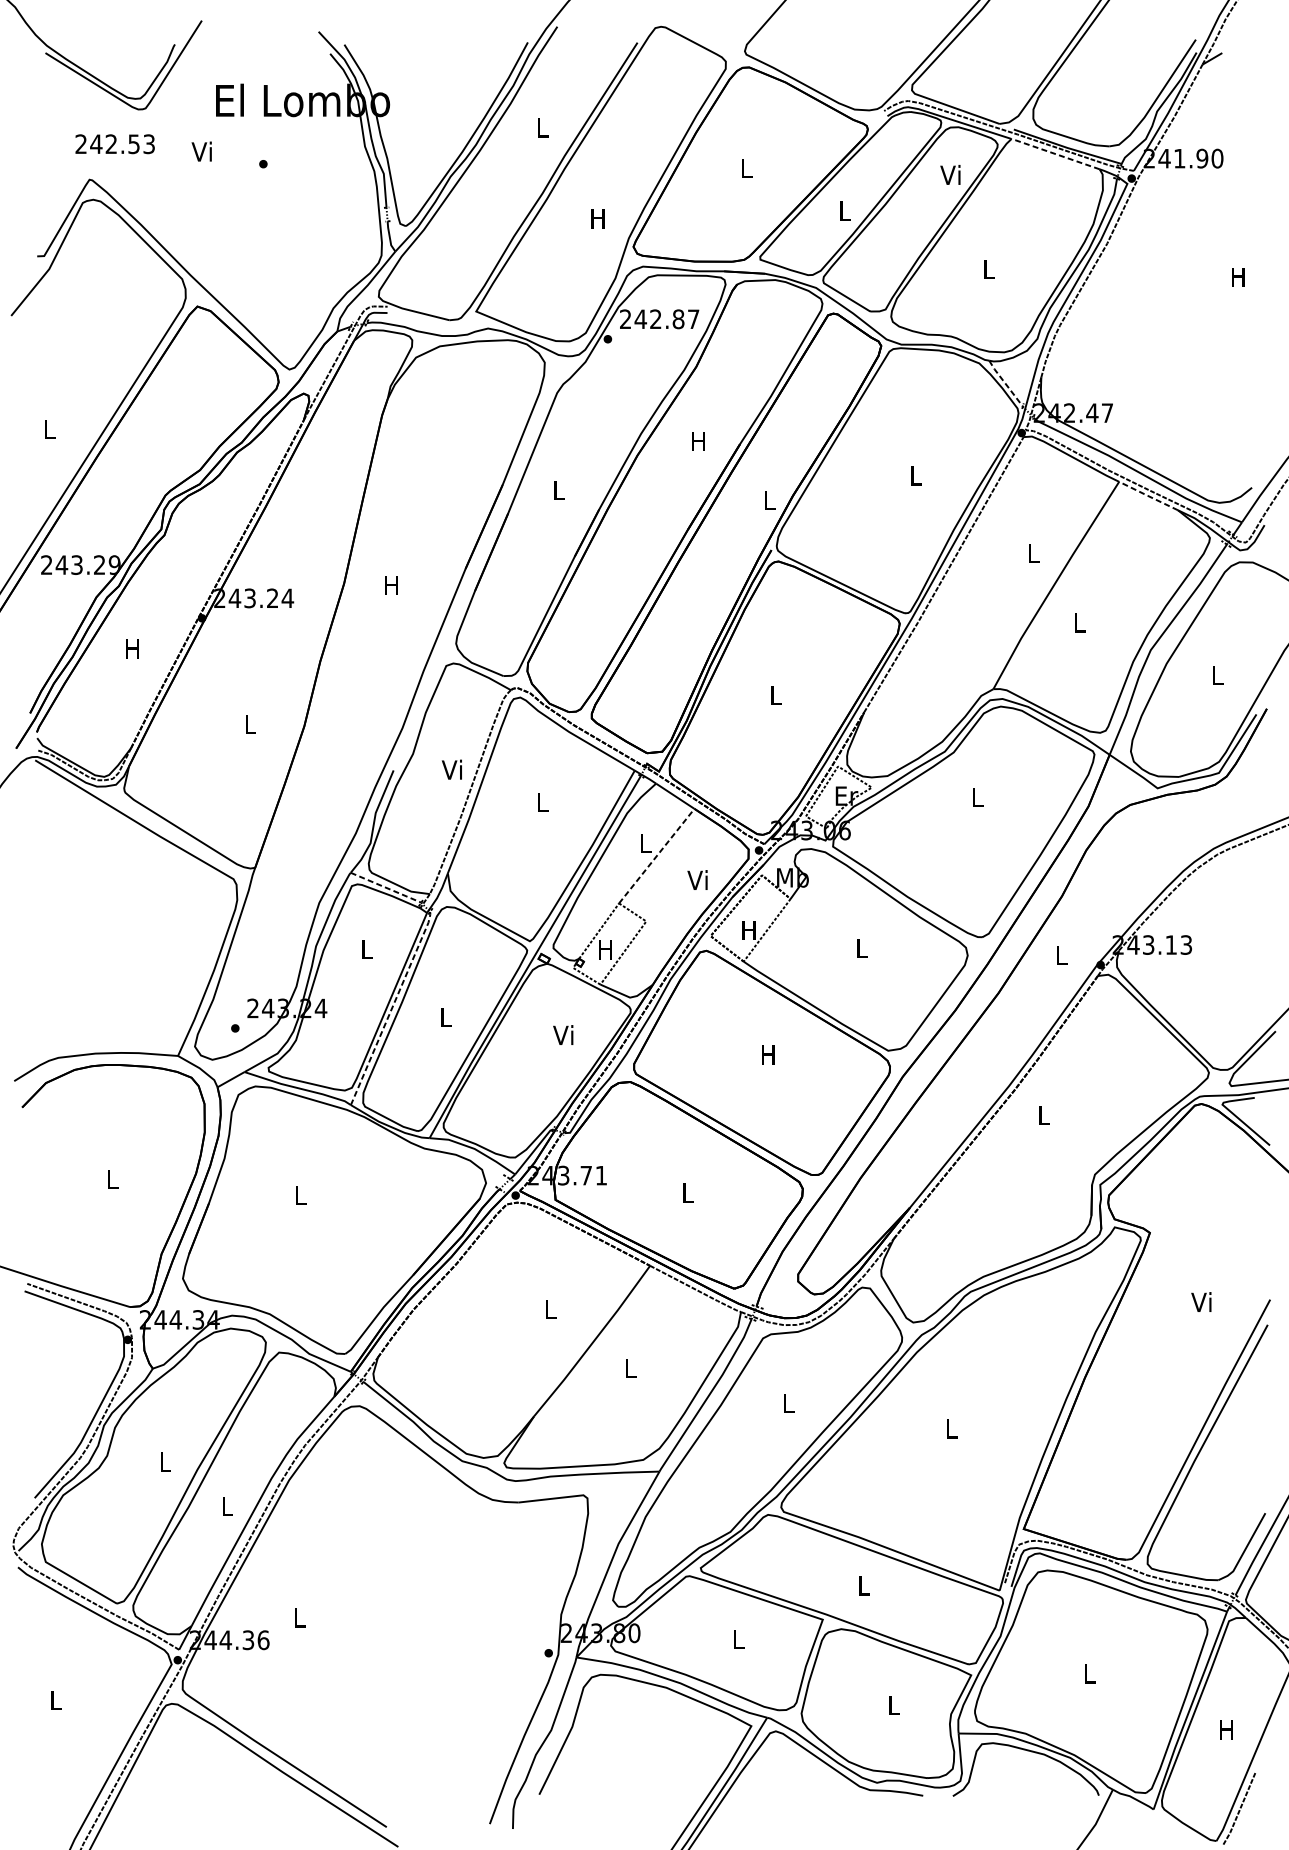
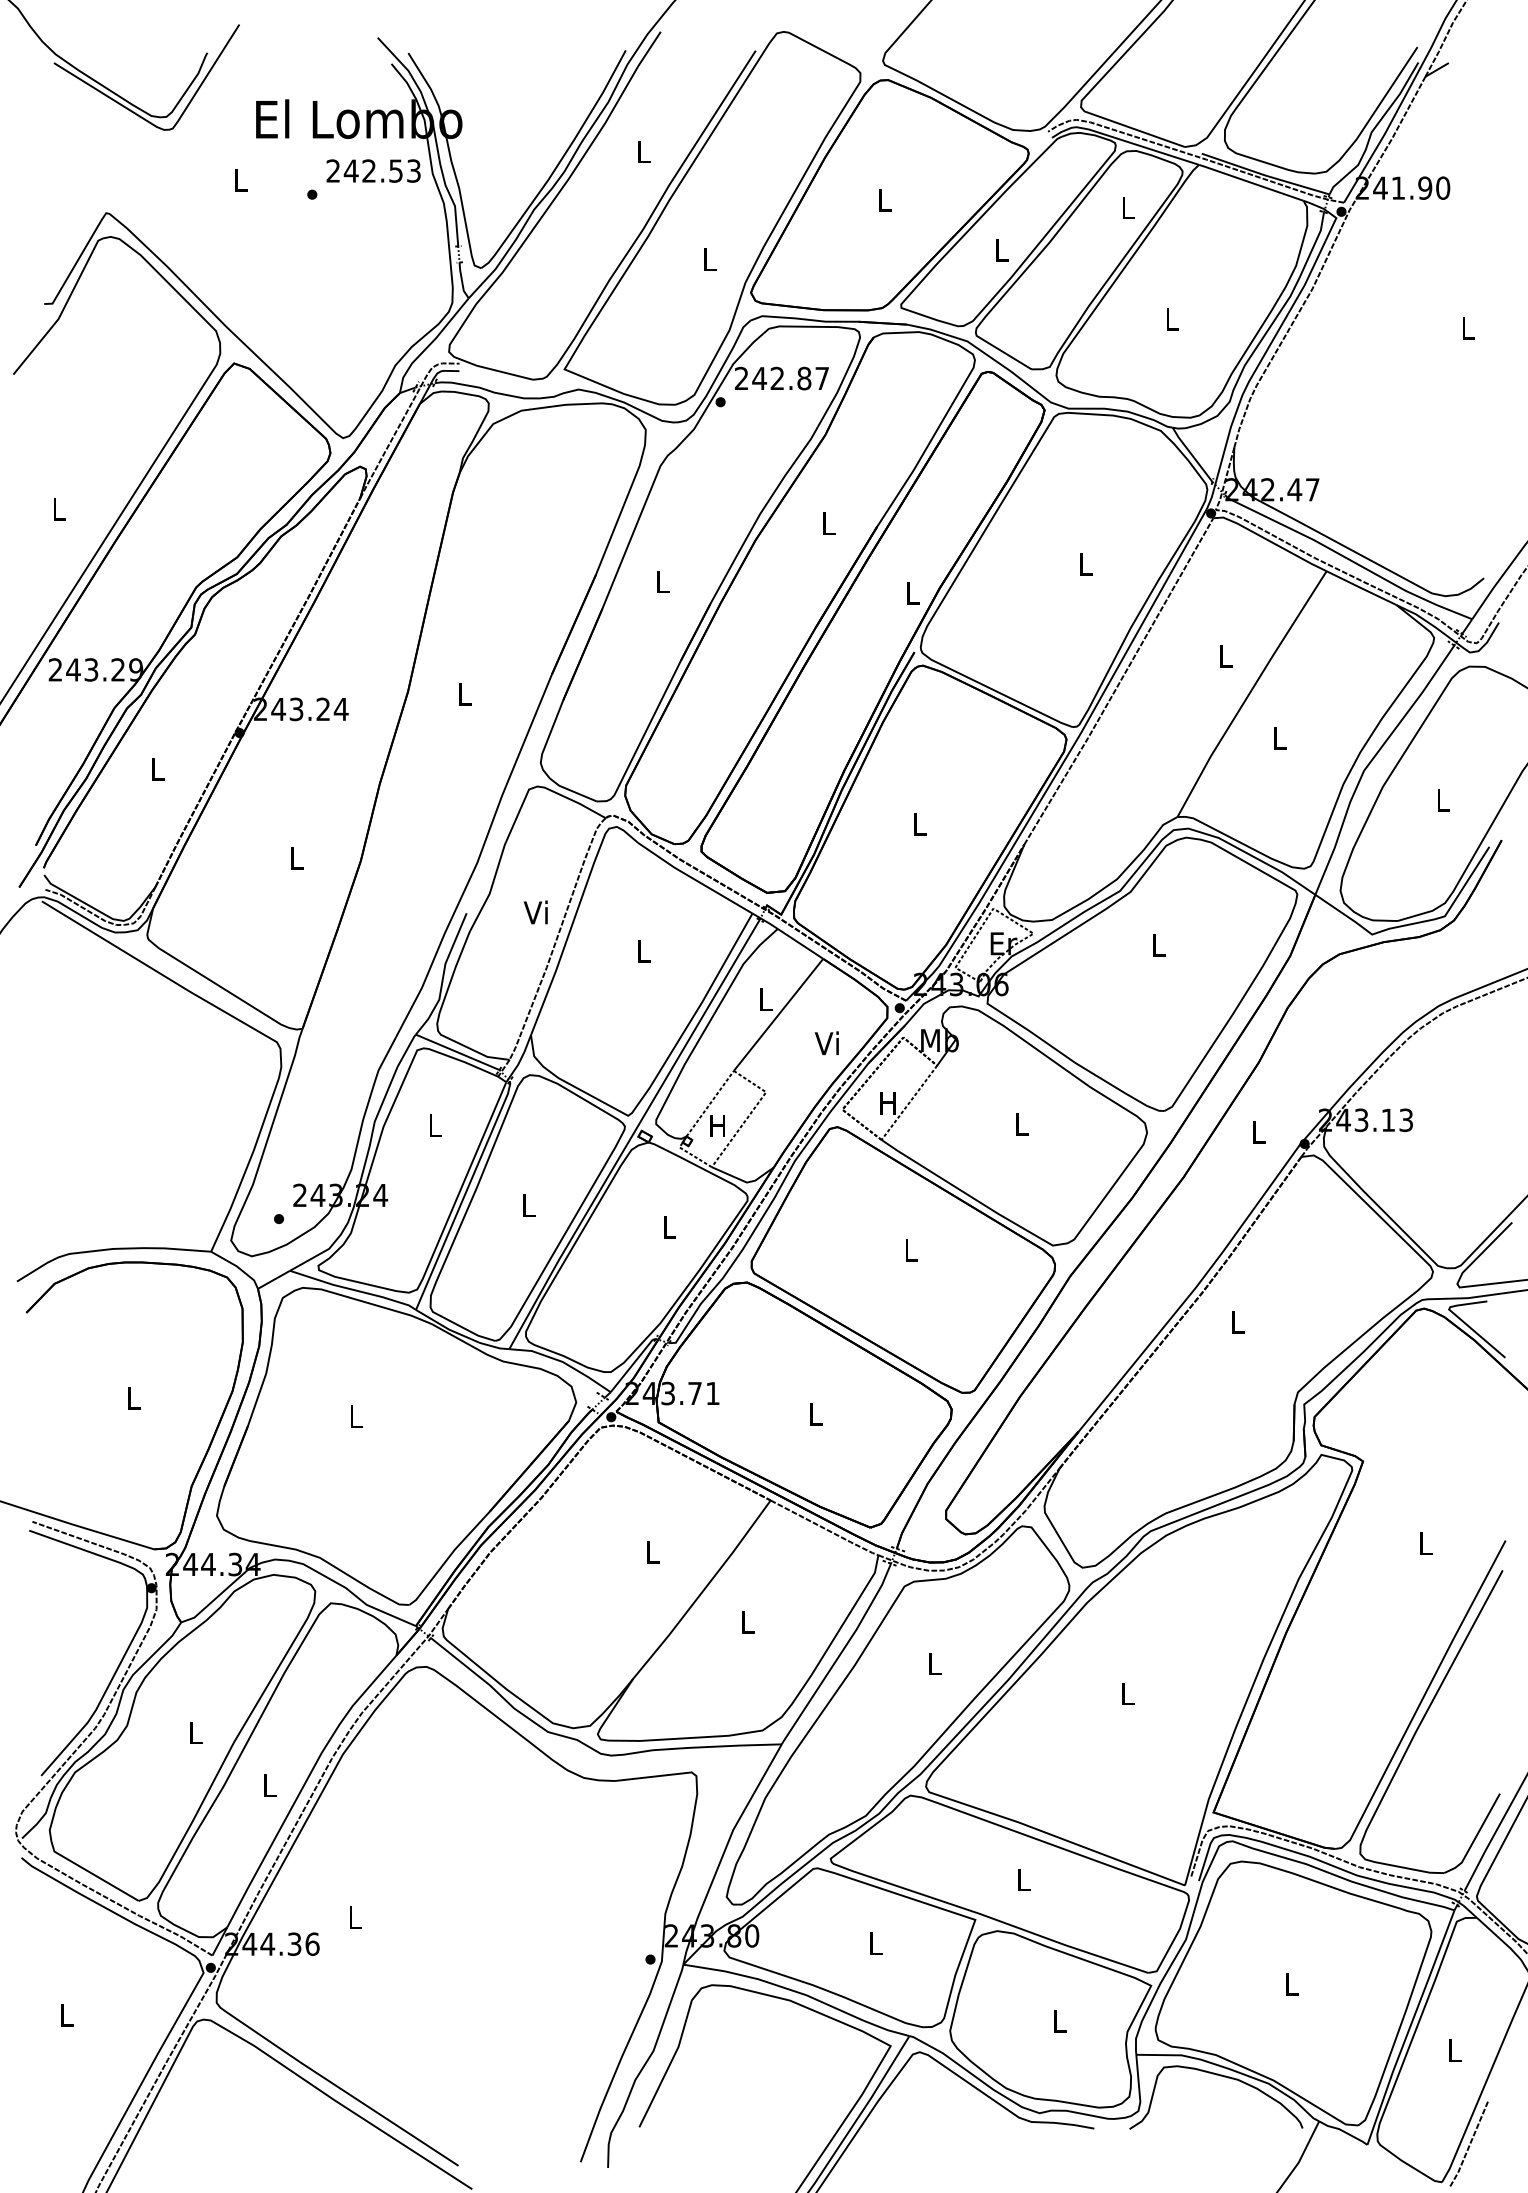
text: (115, 143) -> (373, 170), moved
text: (201, 151) -> (239, 179), Vi -> L
line: (1054, 153) -> (1250, 182), dashed -> solid
text: (950, 174) -> (1126, 207), Vi -> L
text: (597, 218) -> (708, 259), H -> L
text: (1238, 277) -> (1467, 328), H -> L
line: (1006, 384) -> (1192, 455), dashed -> solid
text: (698, 441) -> (827, 523), H -> L
line: (1147, 495) -> (1360, 587), dashed -> solid
text: (390, 585) -> (463, 694), H -> L
text: (131, 649) -> (156, 769), H -> L
line: (656, 855) -> (778, 1014), dashed -> solid
line: (386, 887) -> (458, 1052), dashed -> solid
line: (392, 1007) -> (465, 1194), dashed -> solid
text: (563, 1034) -> (667, 1226), Vi -> L
text: (768, 1054) -> (910, 1250), H -> L
text: (1200, 1302) -> (1423, 1543), Vi -> L
text: (1226, 1729) -> (1453, 2050), H -> L

